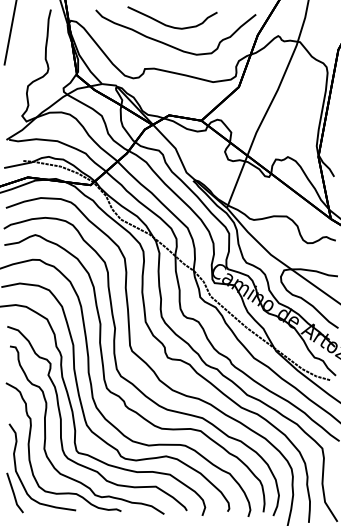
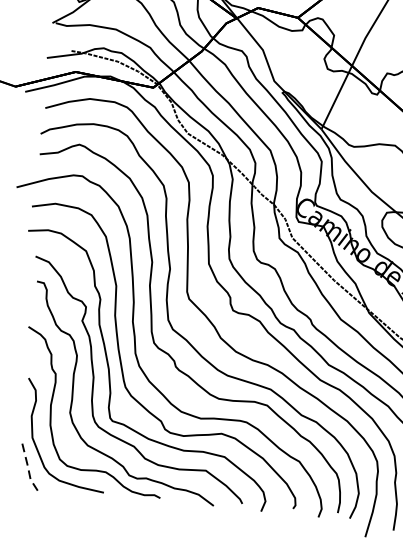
line: (13, 493) -> (27, 465), solid -> dashed

